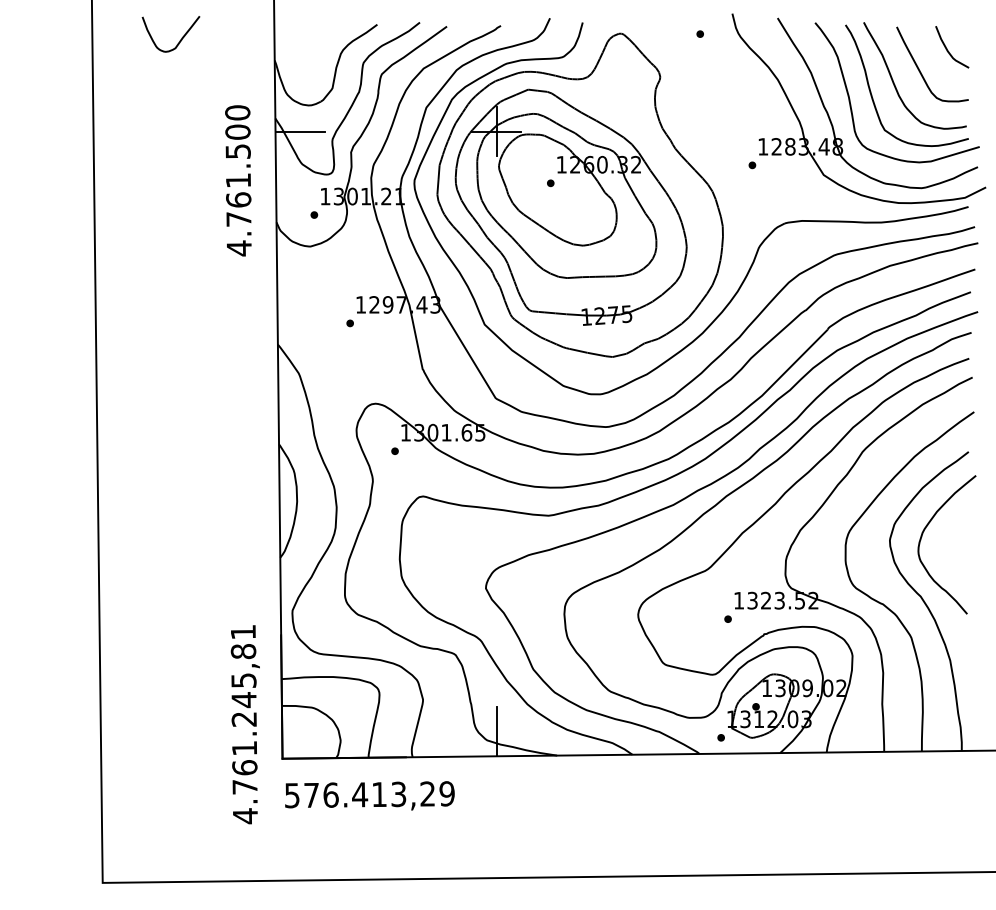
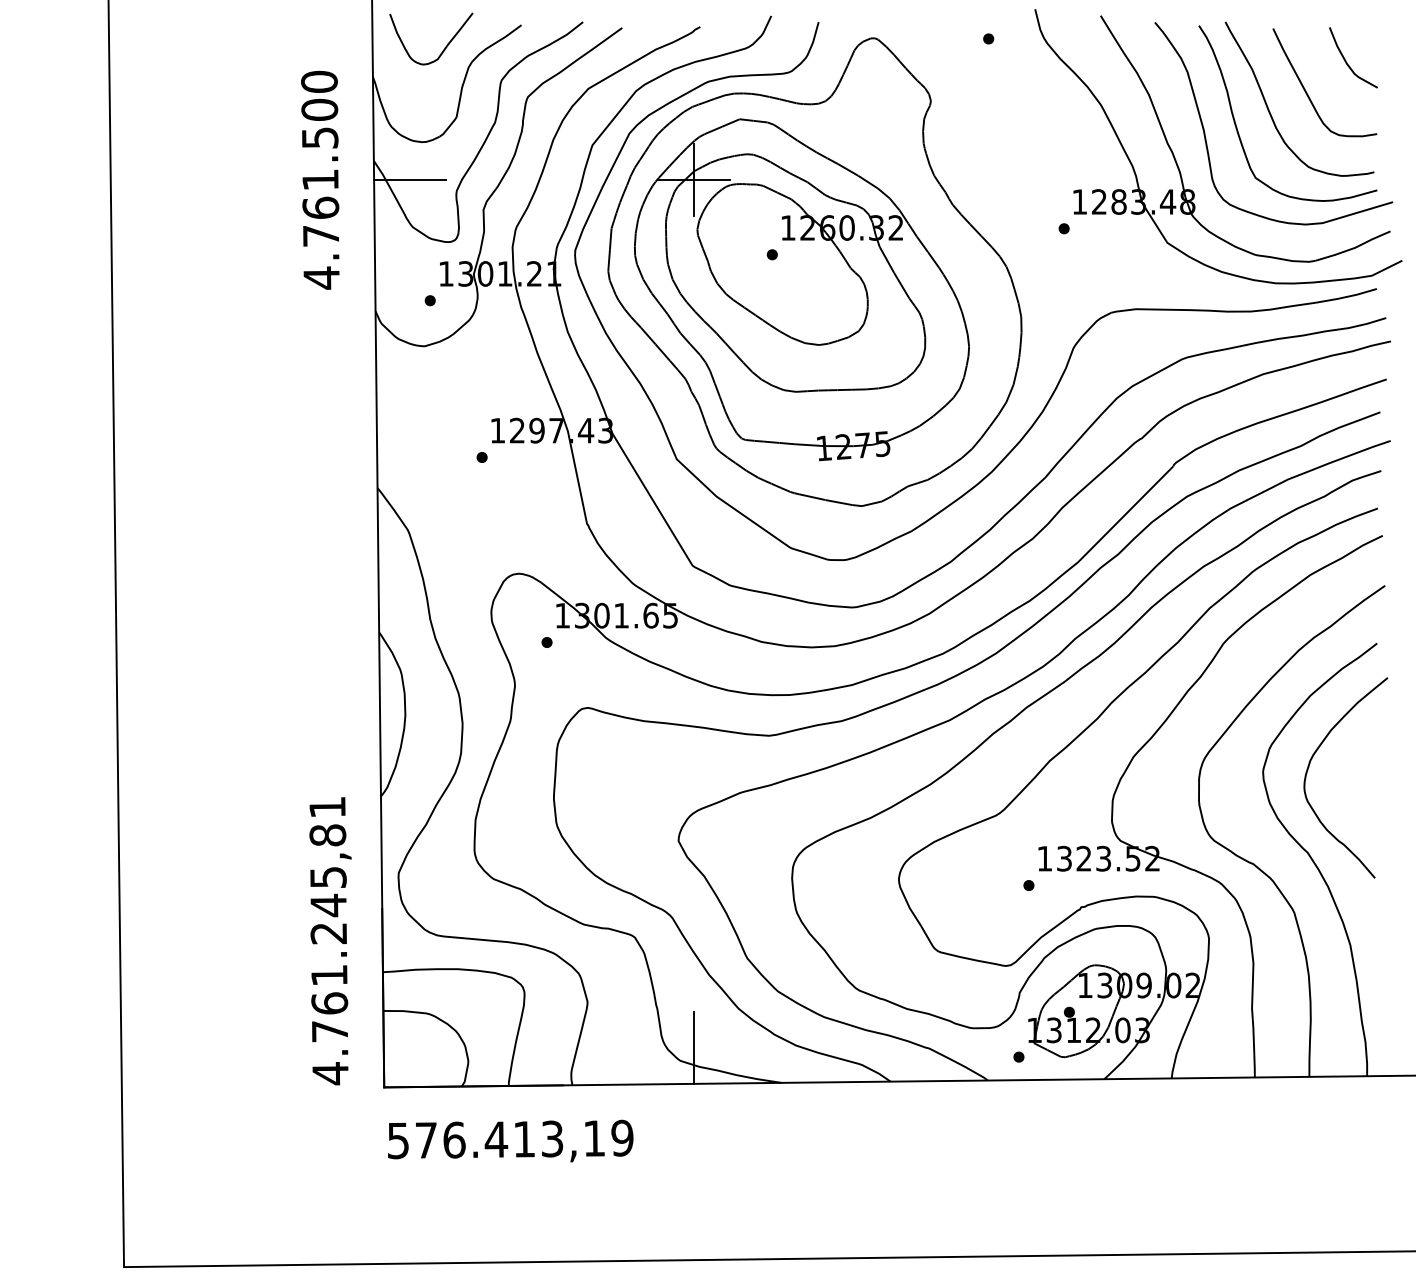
curve: (179, 40) -> (443, 48), moved
text: (238, 180) -> (320, 179), moved
text: (244, 724) -> (329, 940), moved
text: (427, 793) -> (594, 1137), 576.413,29 -> 576.413,19

